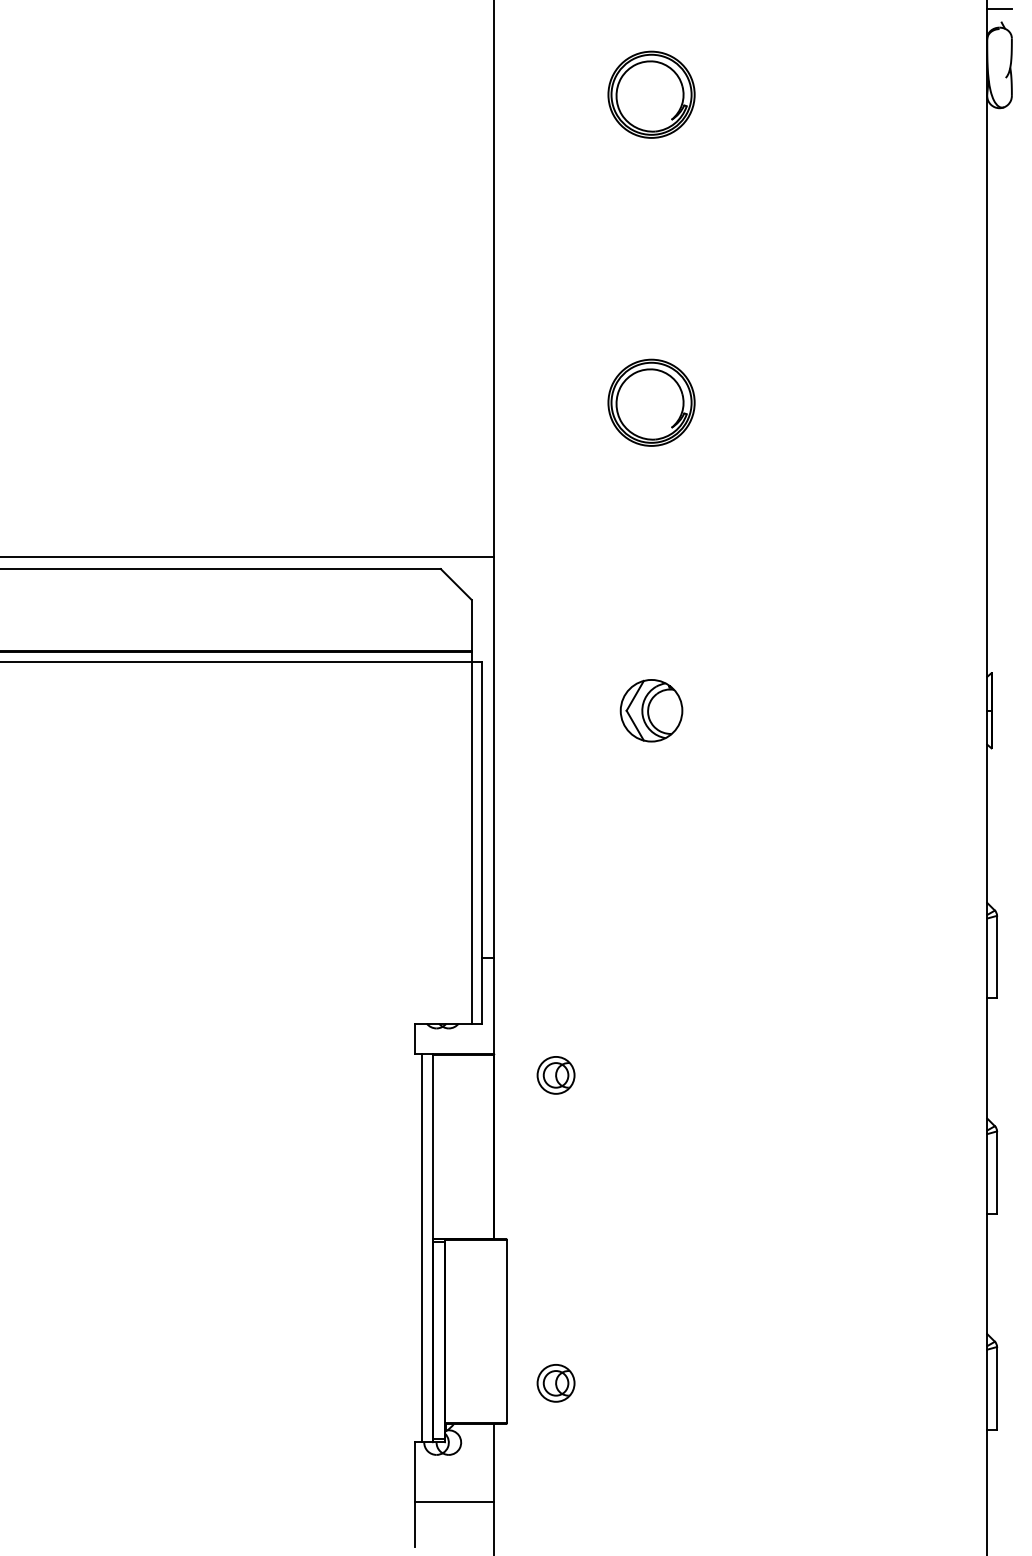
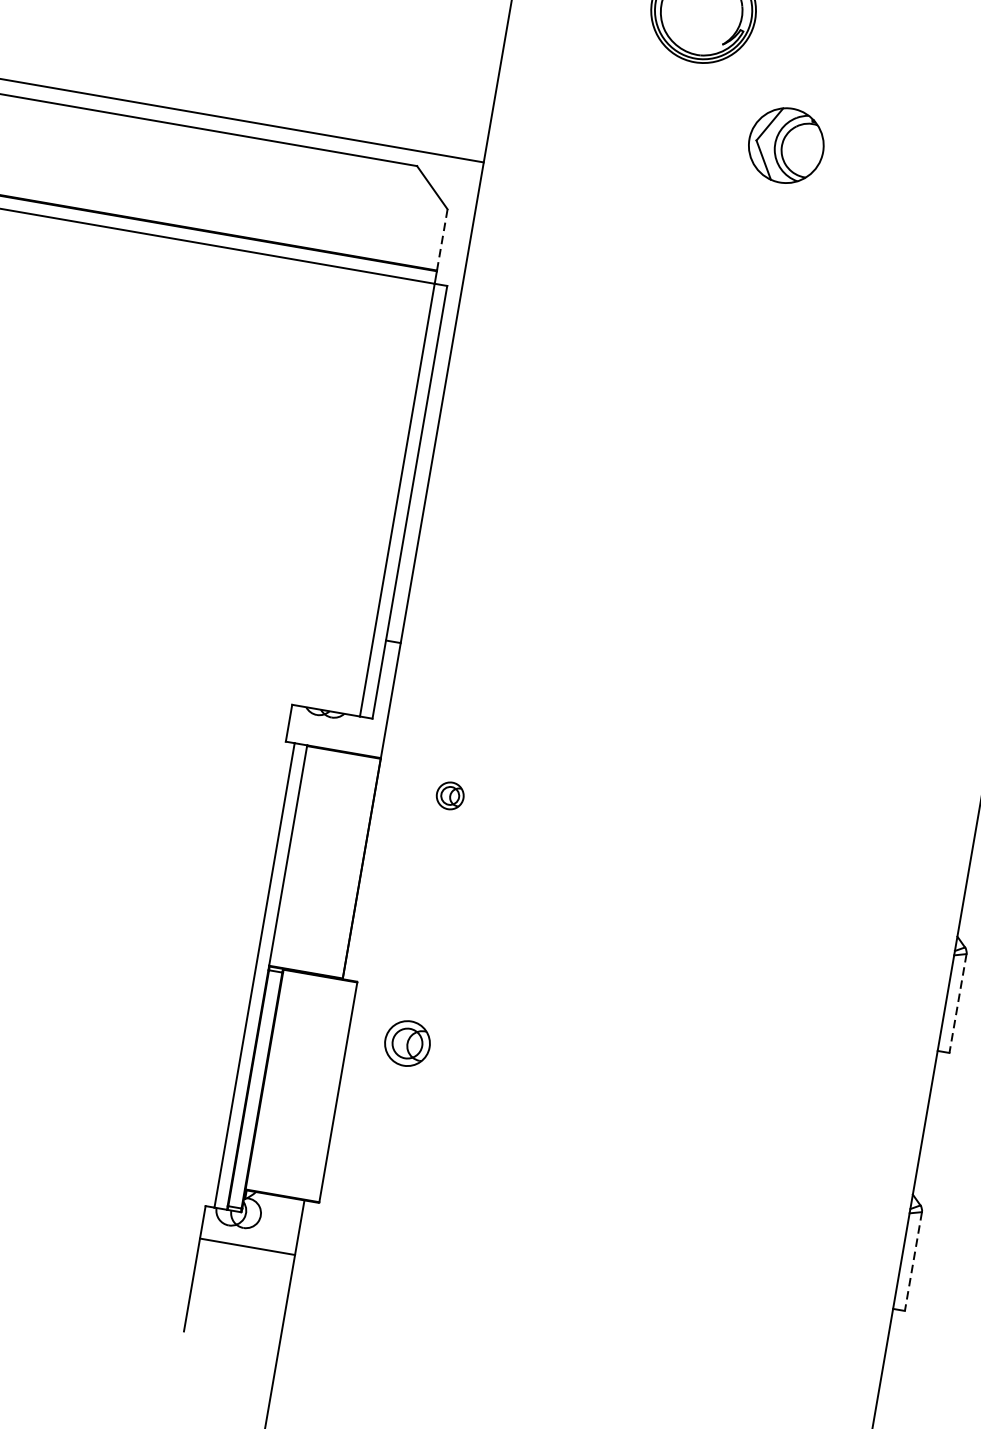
line: (471, 625) -> (442, 239), solid -> dashed
part: (651, 710) -> (786, 145), moved
part: (555, 1075) -> (449, 795), size x0.6
line: (997, 1173) -> (958, 1004), solid -> dashed
part: (555, 1383) -> (406, 1043), moved
line: (997, 1388) -> (913, 1261), solid -> dashed
line: (454, 1501) -> (247, 1246), moved

